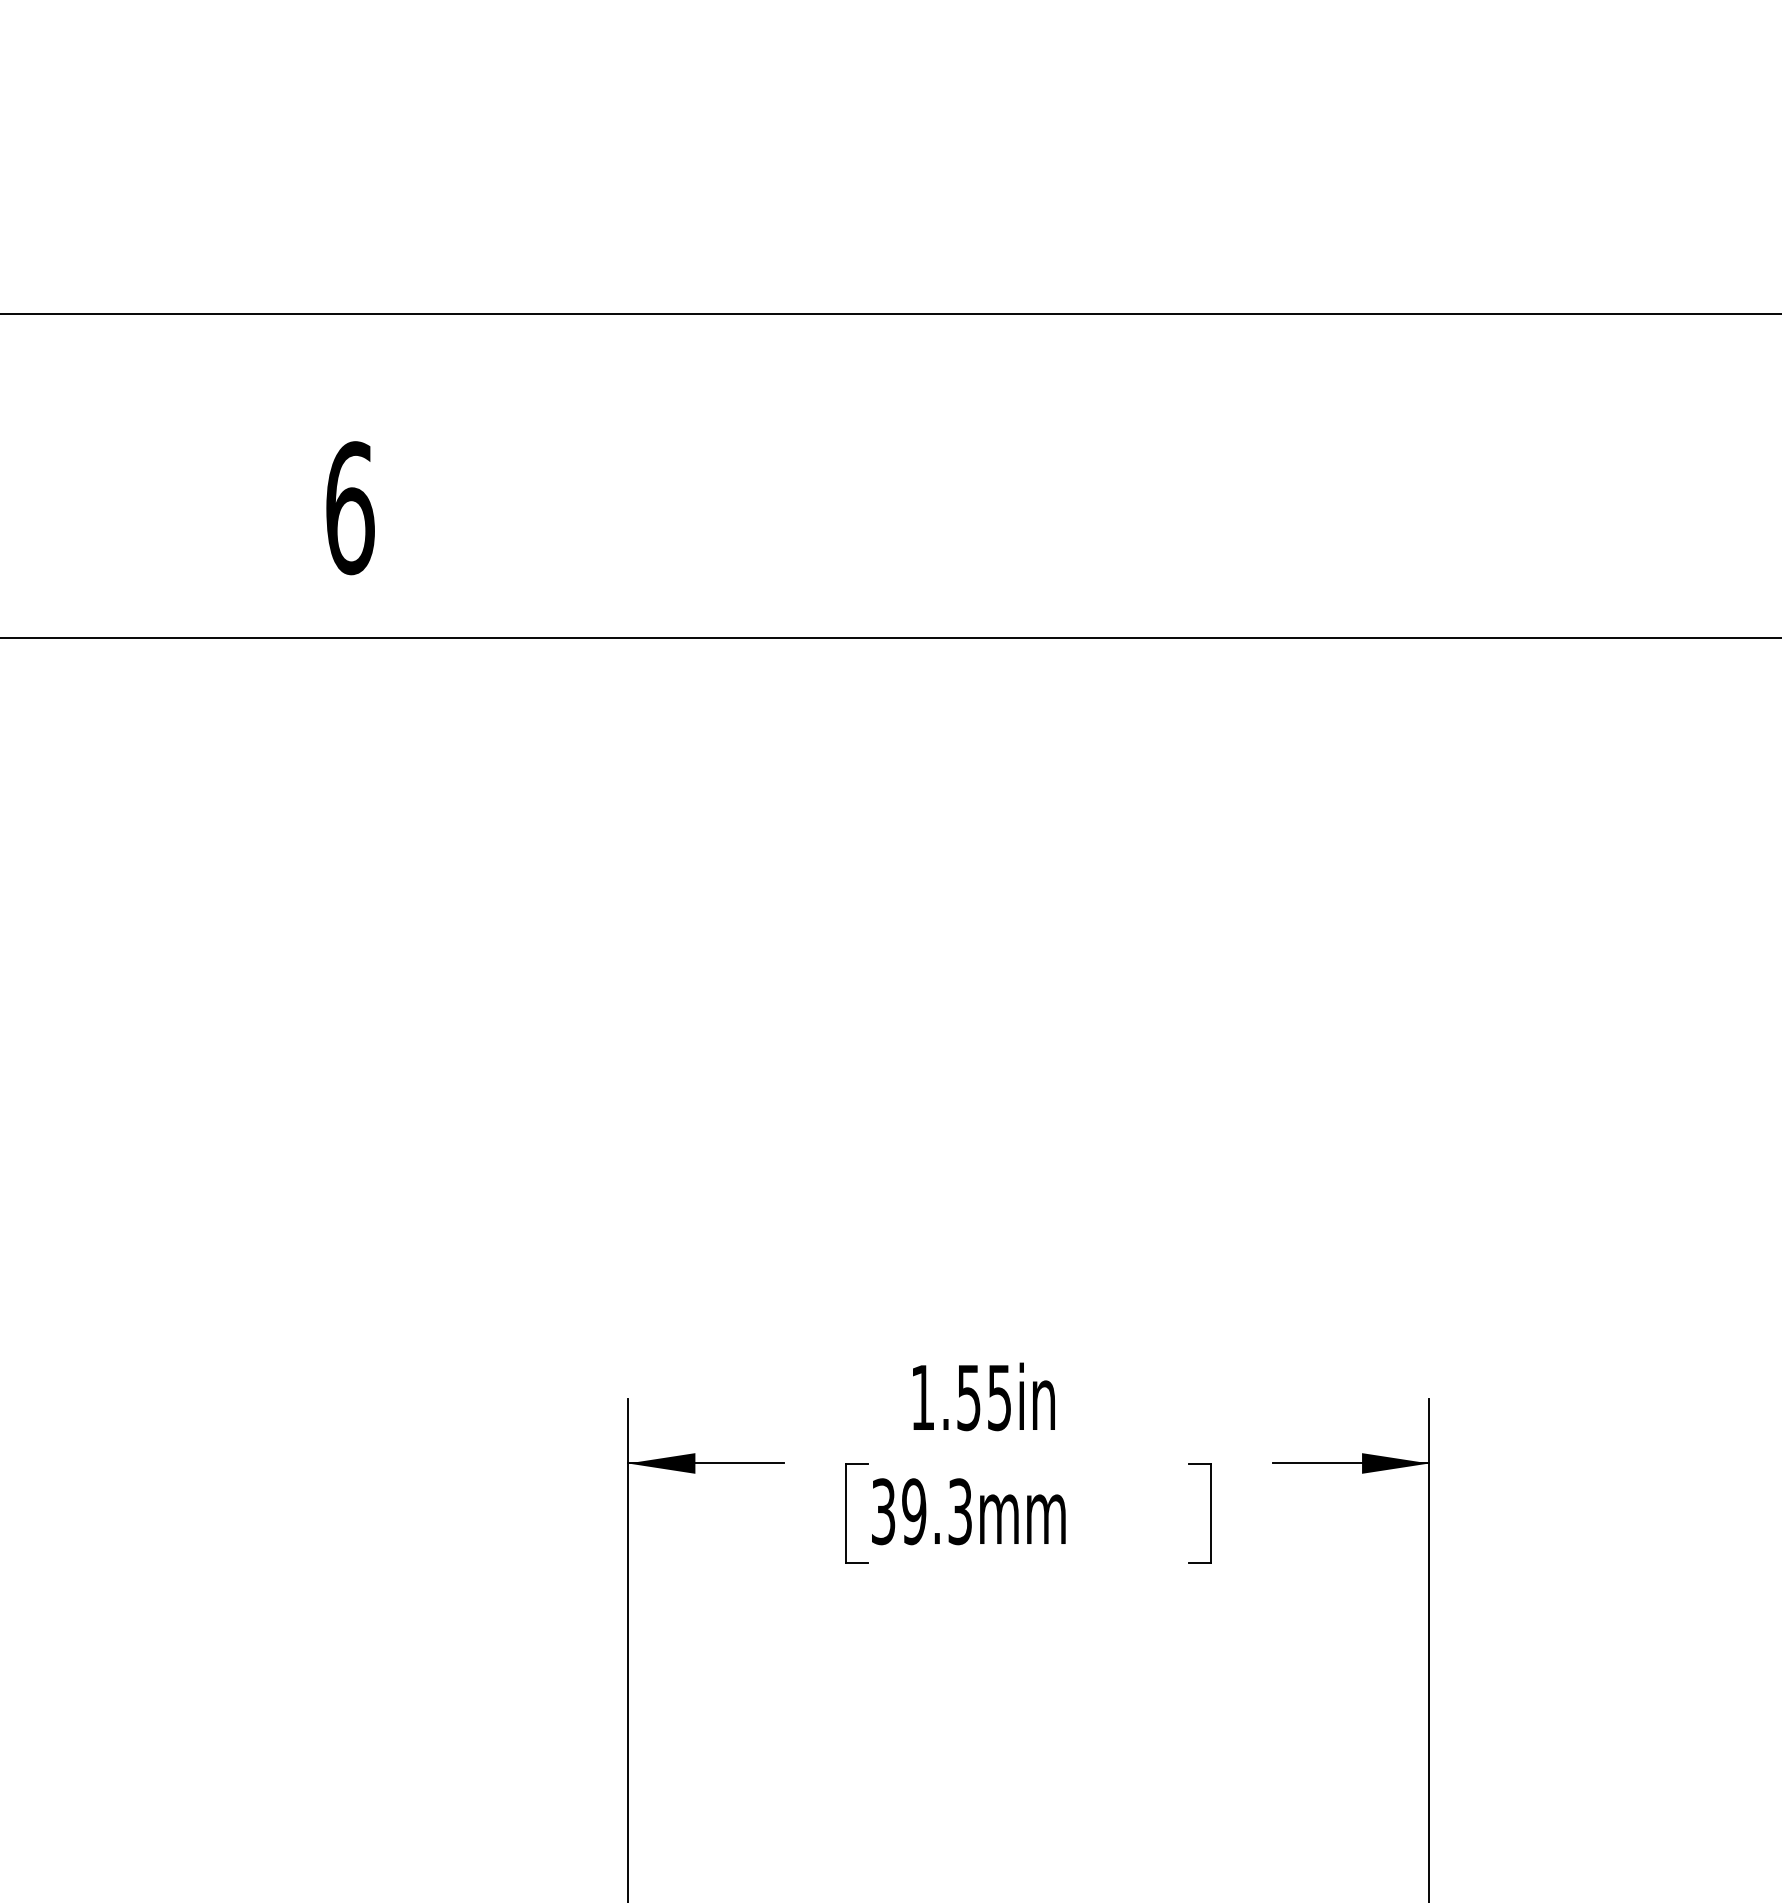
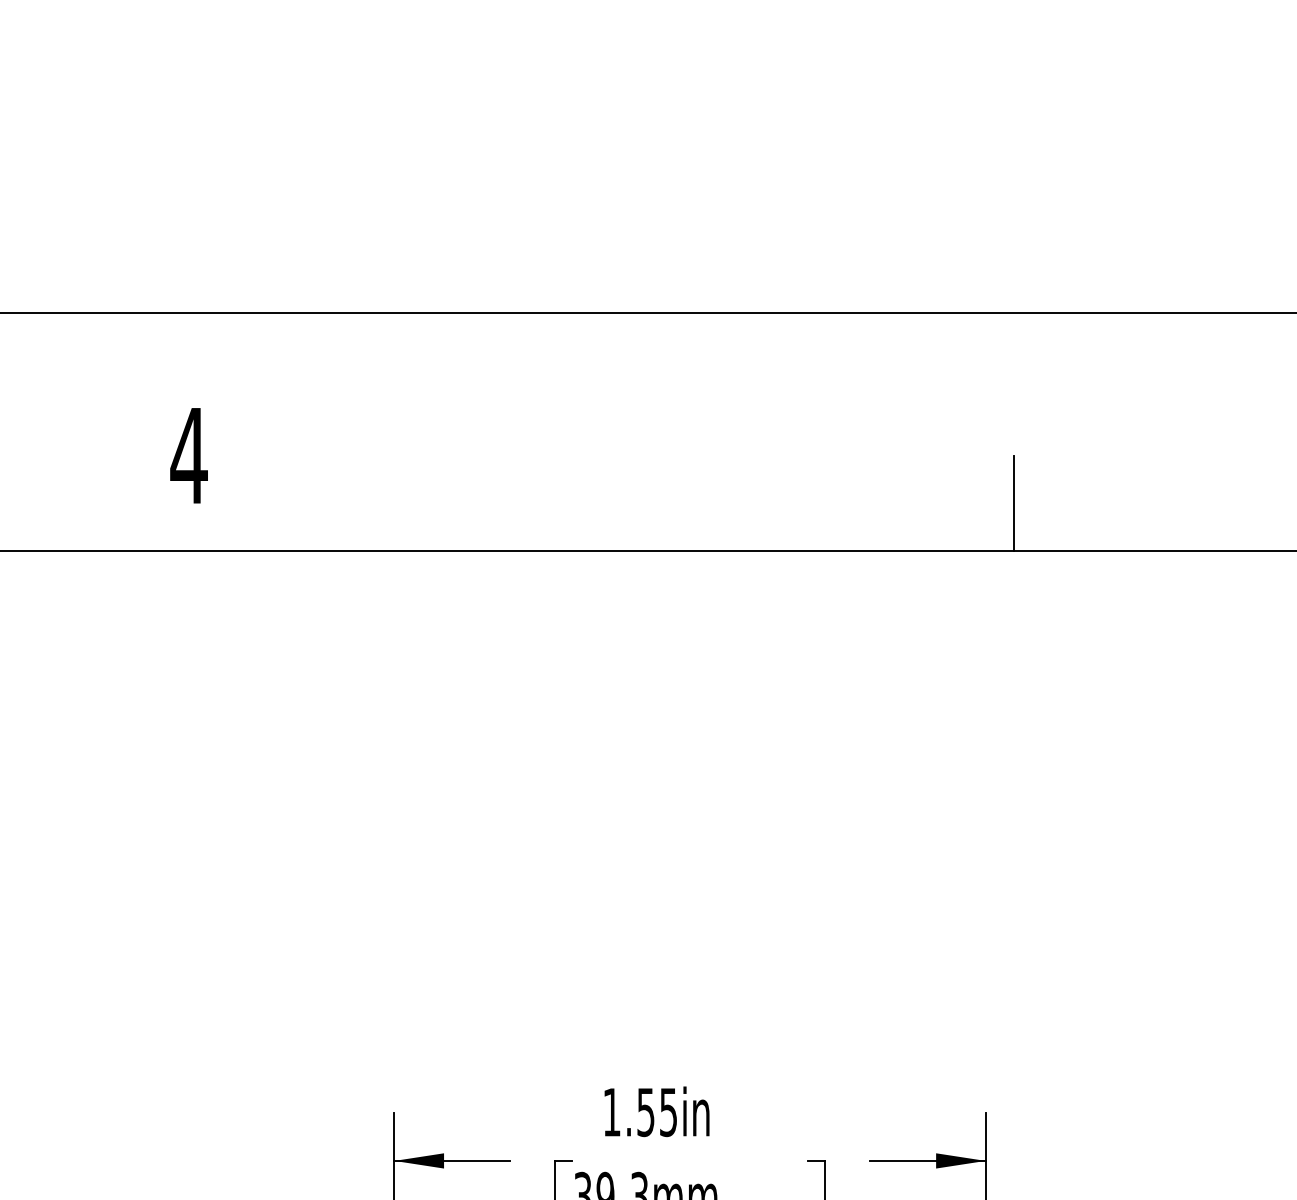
text: (349, 508) -> (188, 456), 6 -> 4
line: (1467, 572) -> (1013, 503), added

